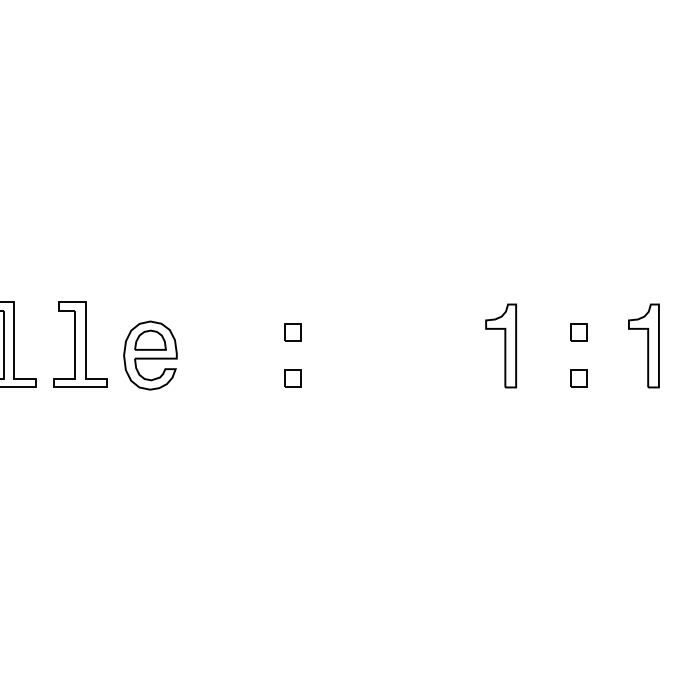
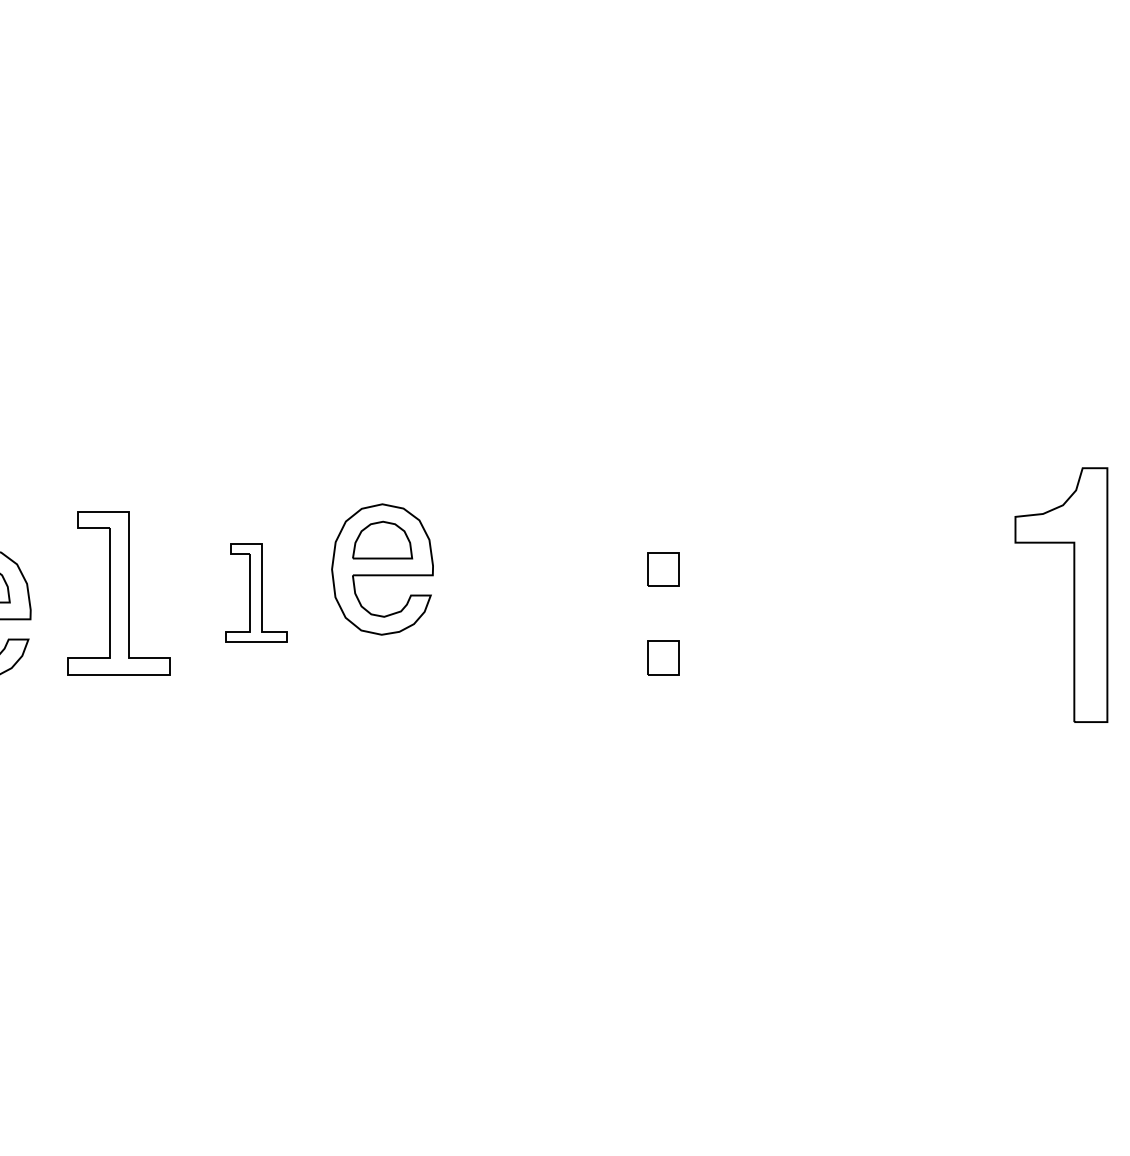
part: (80, 344) -> (256, 592), size x0.6
part: (500, 345) -> (1060, 594), size x1.6
part: (150, 355) -> (382, 569), moved

